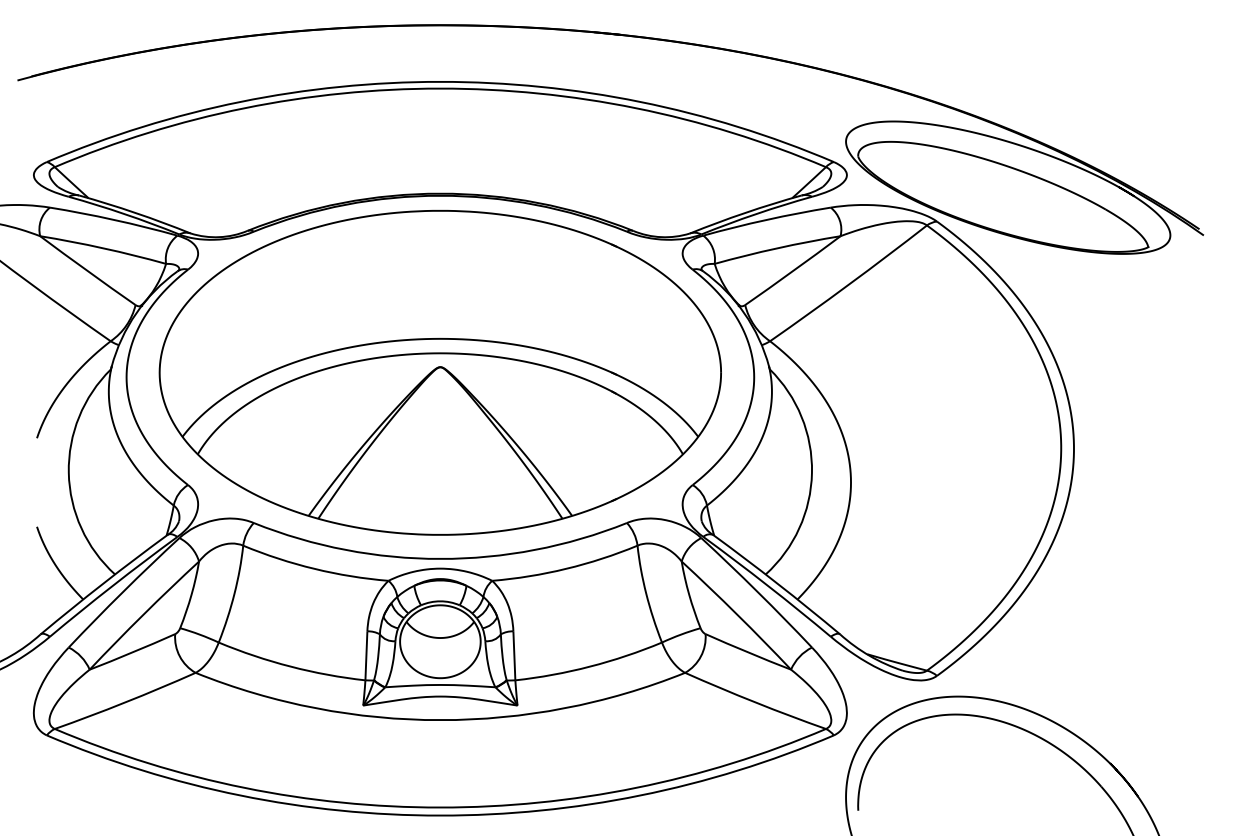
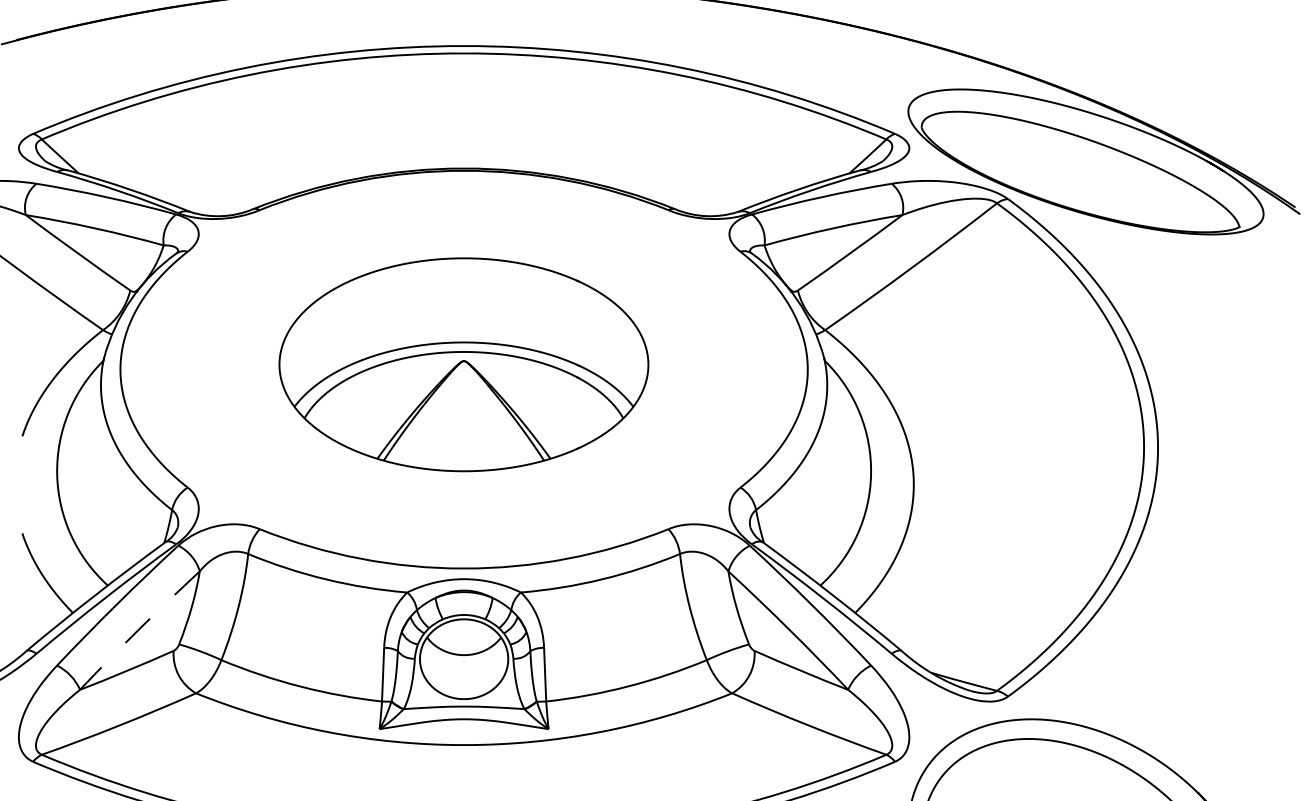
part: (439, 372) -> (463, 364), size x0.6
arc: (143, 614) -> (138, 629), solid -> dashed

